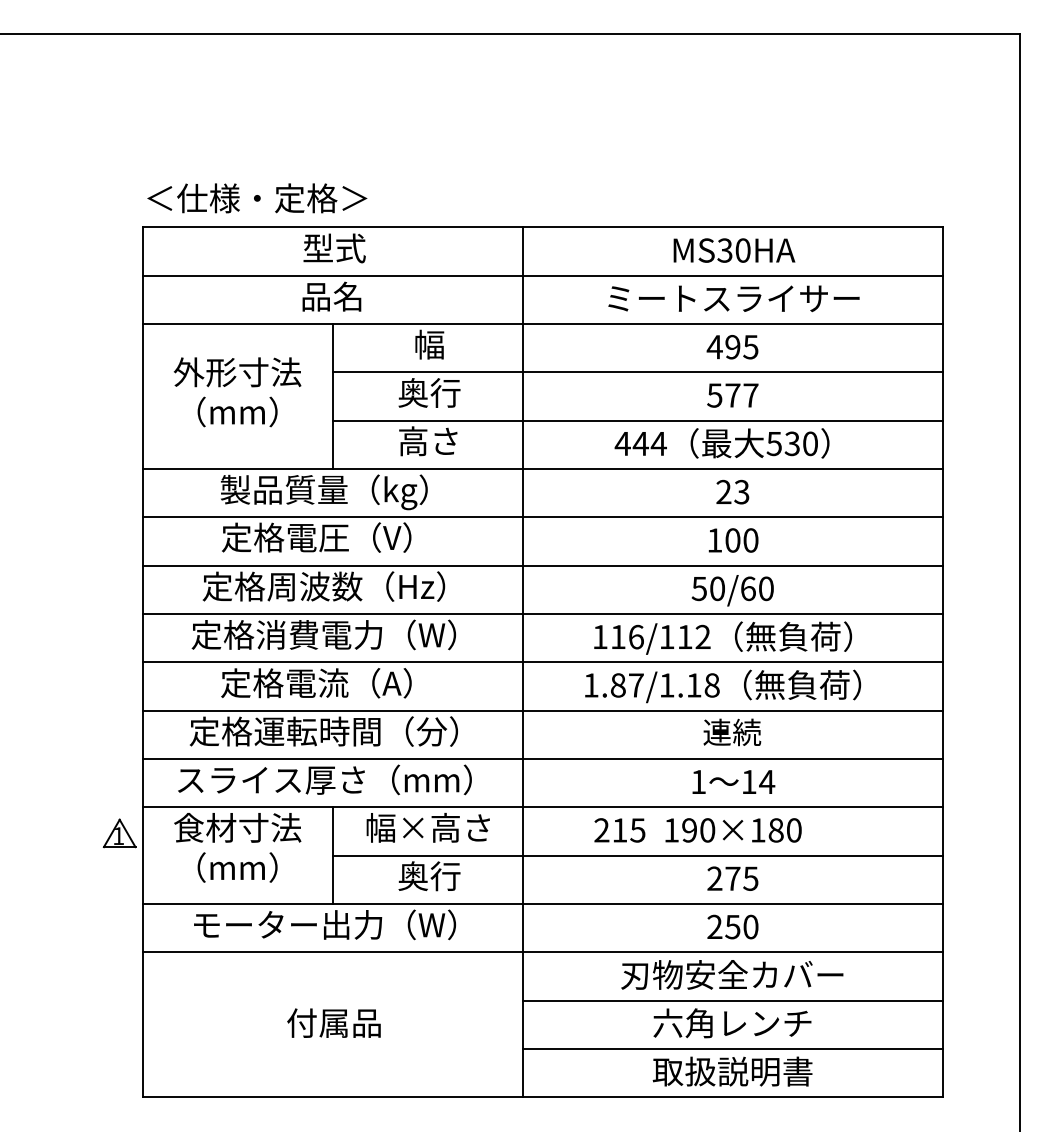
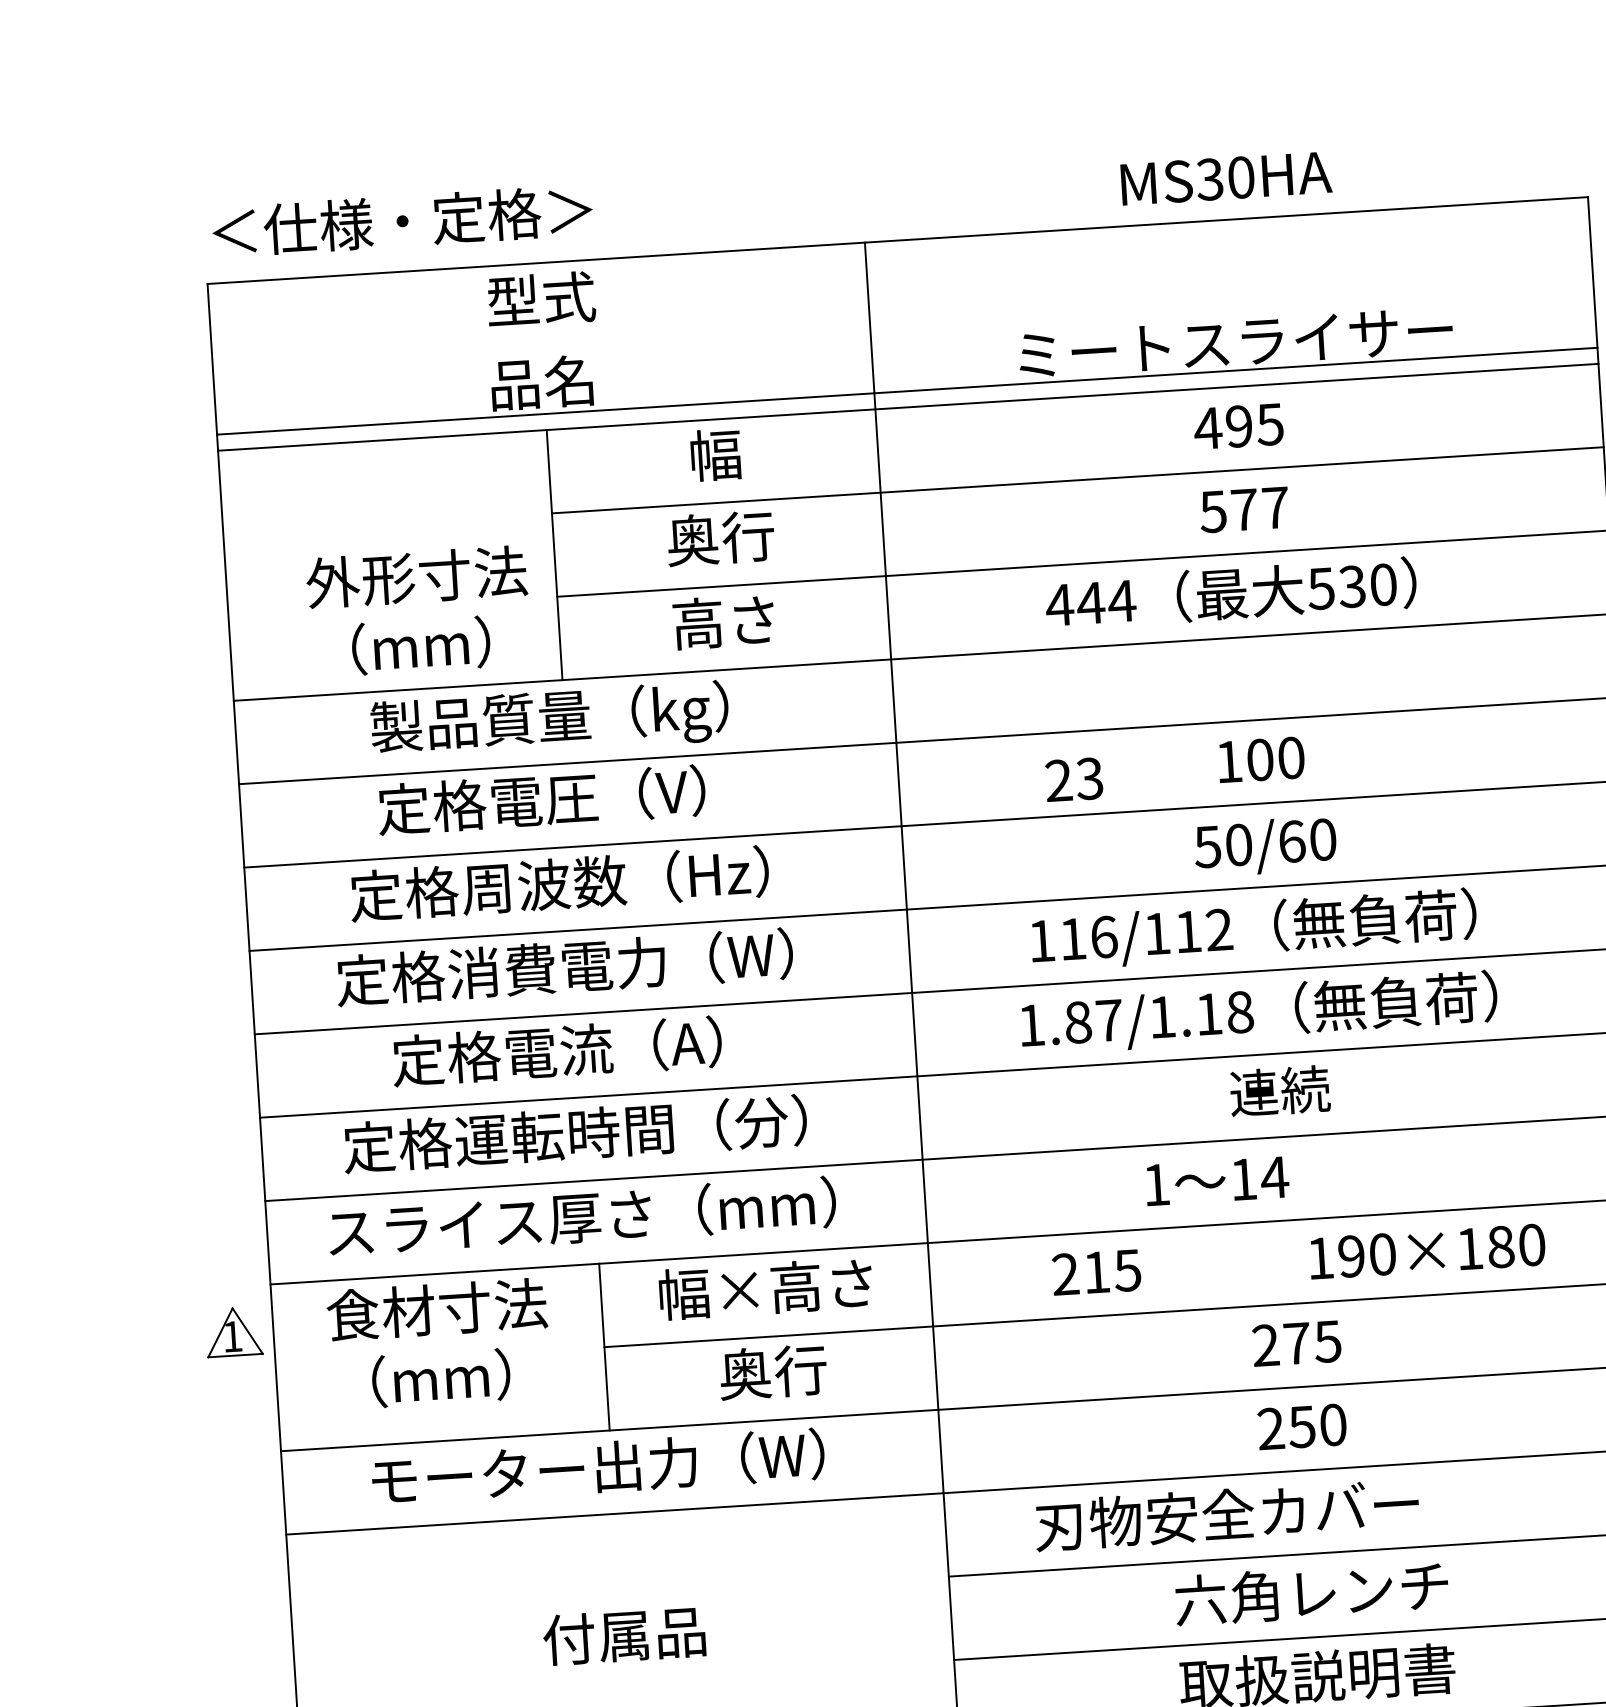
text: (734, 250) -> (1226, 178), moved
line: (542, 275) -> (907, 390), moved
text: (237, 392) -> (418, 612), moved
text: (732, 491) -> (1073, 778), moved
text: (733, 781) -> (1216, 1180), moved
text: (733, 830) -> (1427, 1251), moved
text: (732, 974) -> (1227, 1513), moved

